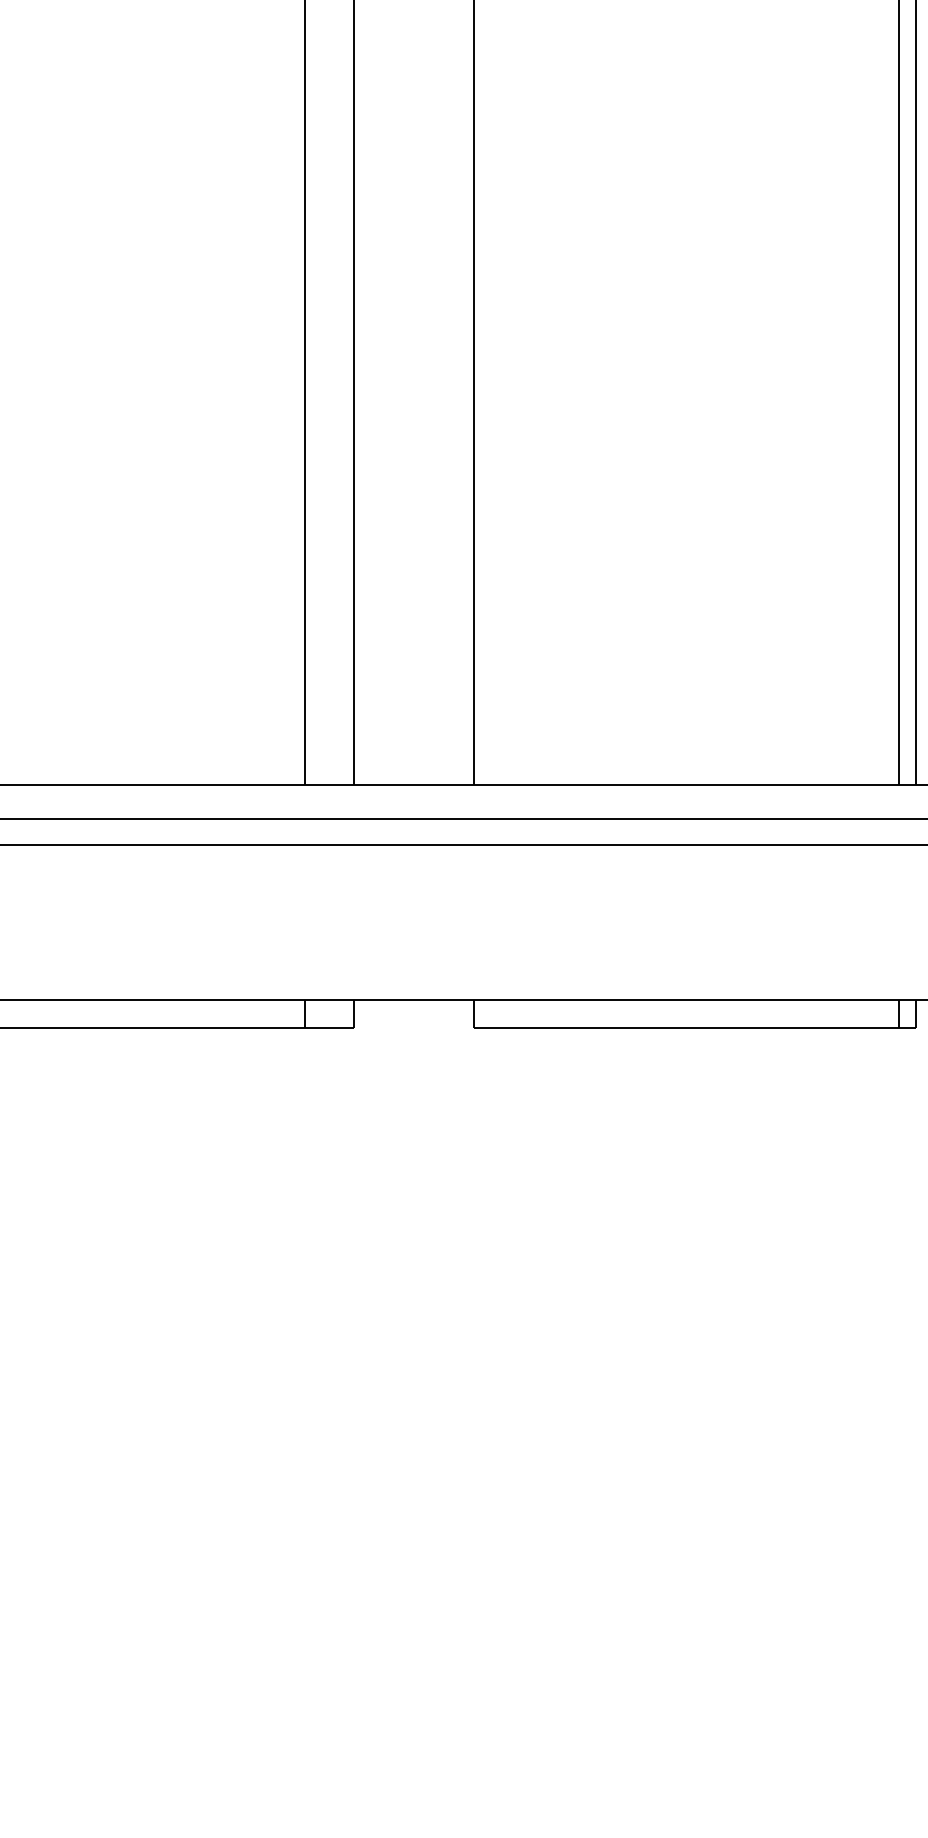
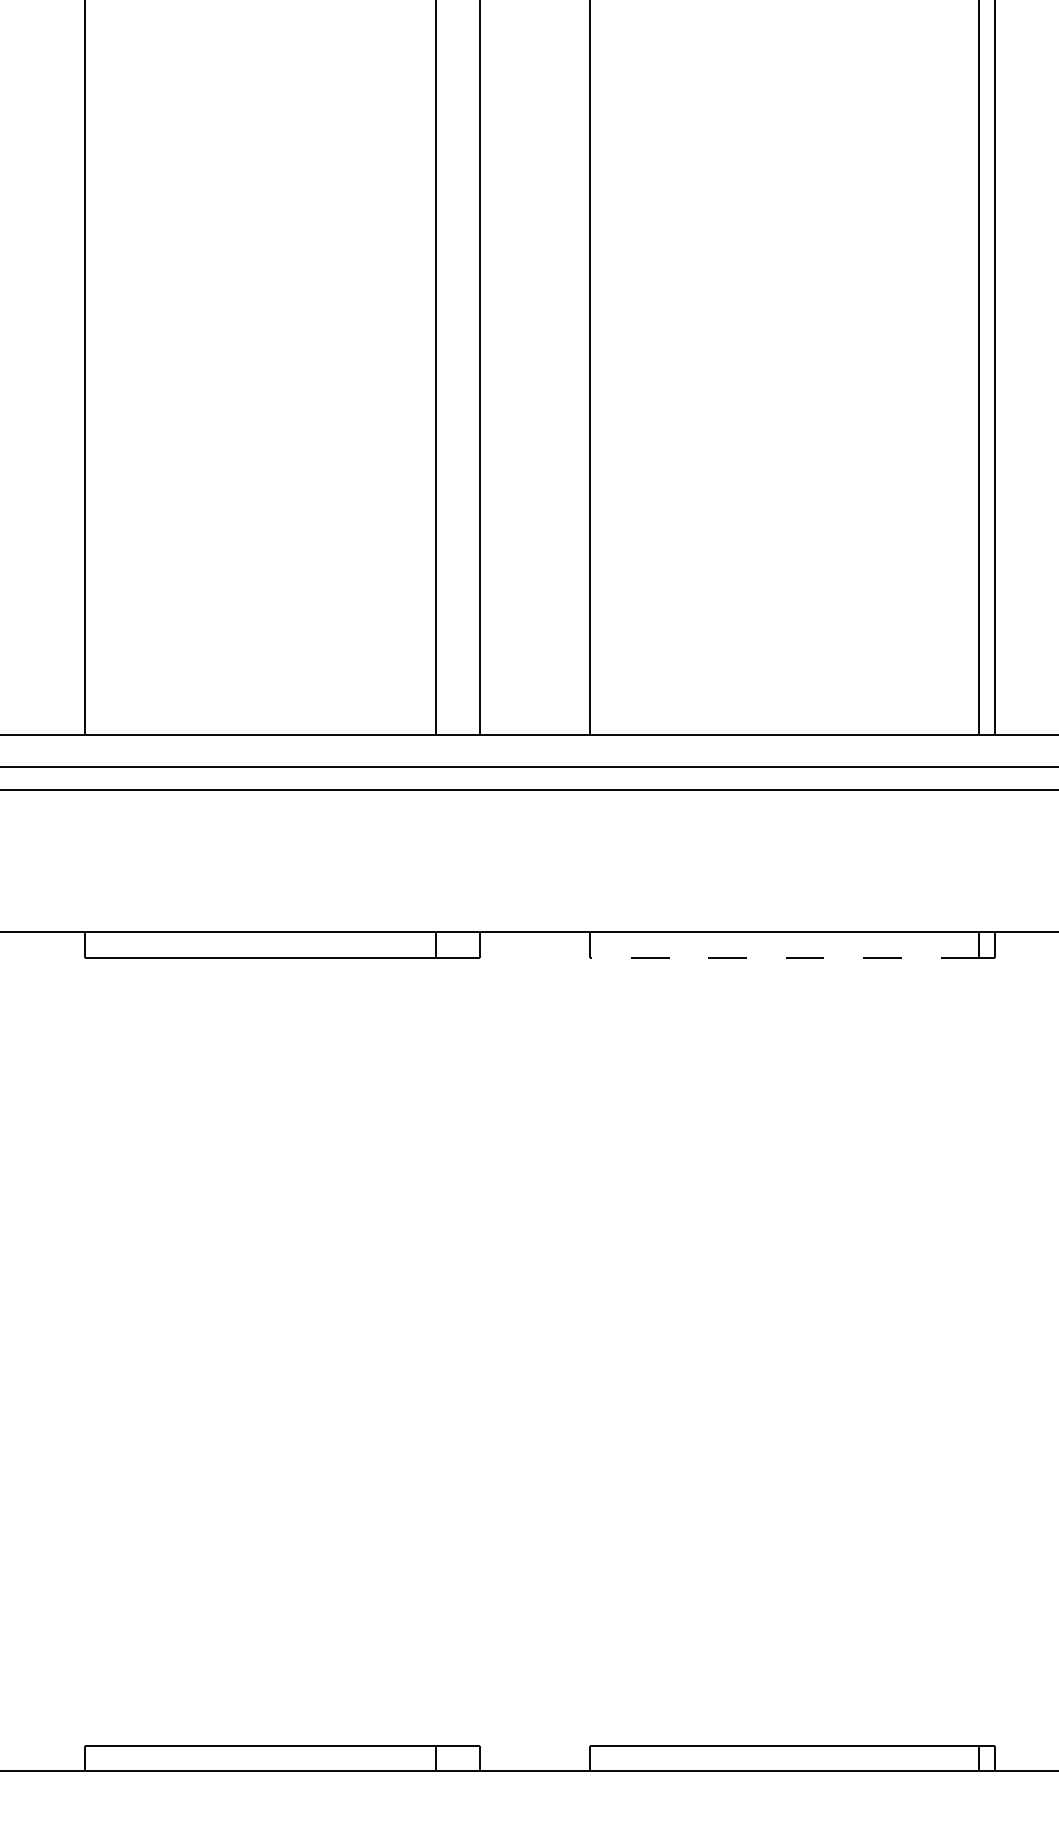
line: (686, 1027) -> (784, 957), solid -> dashed

